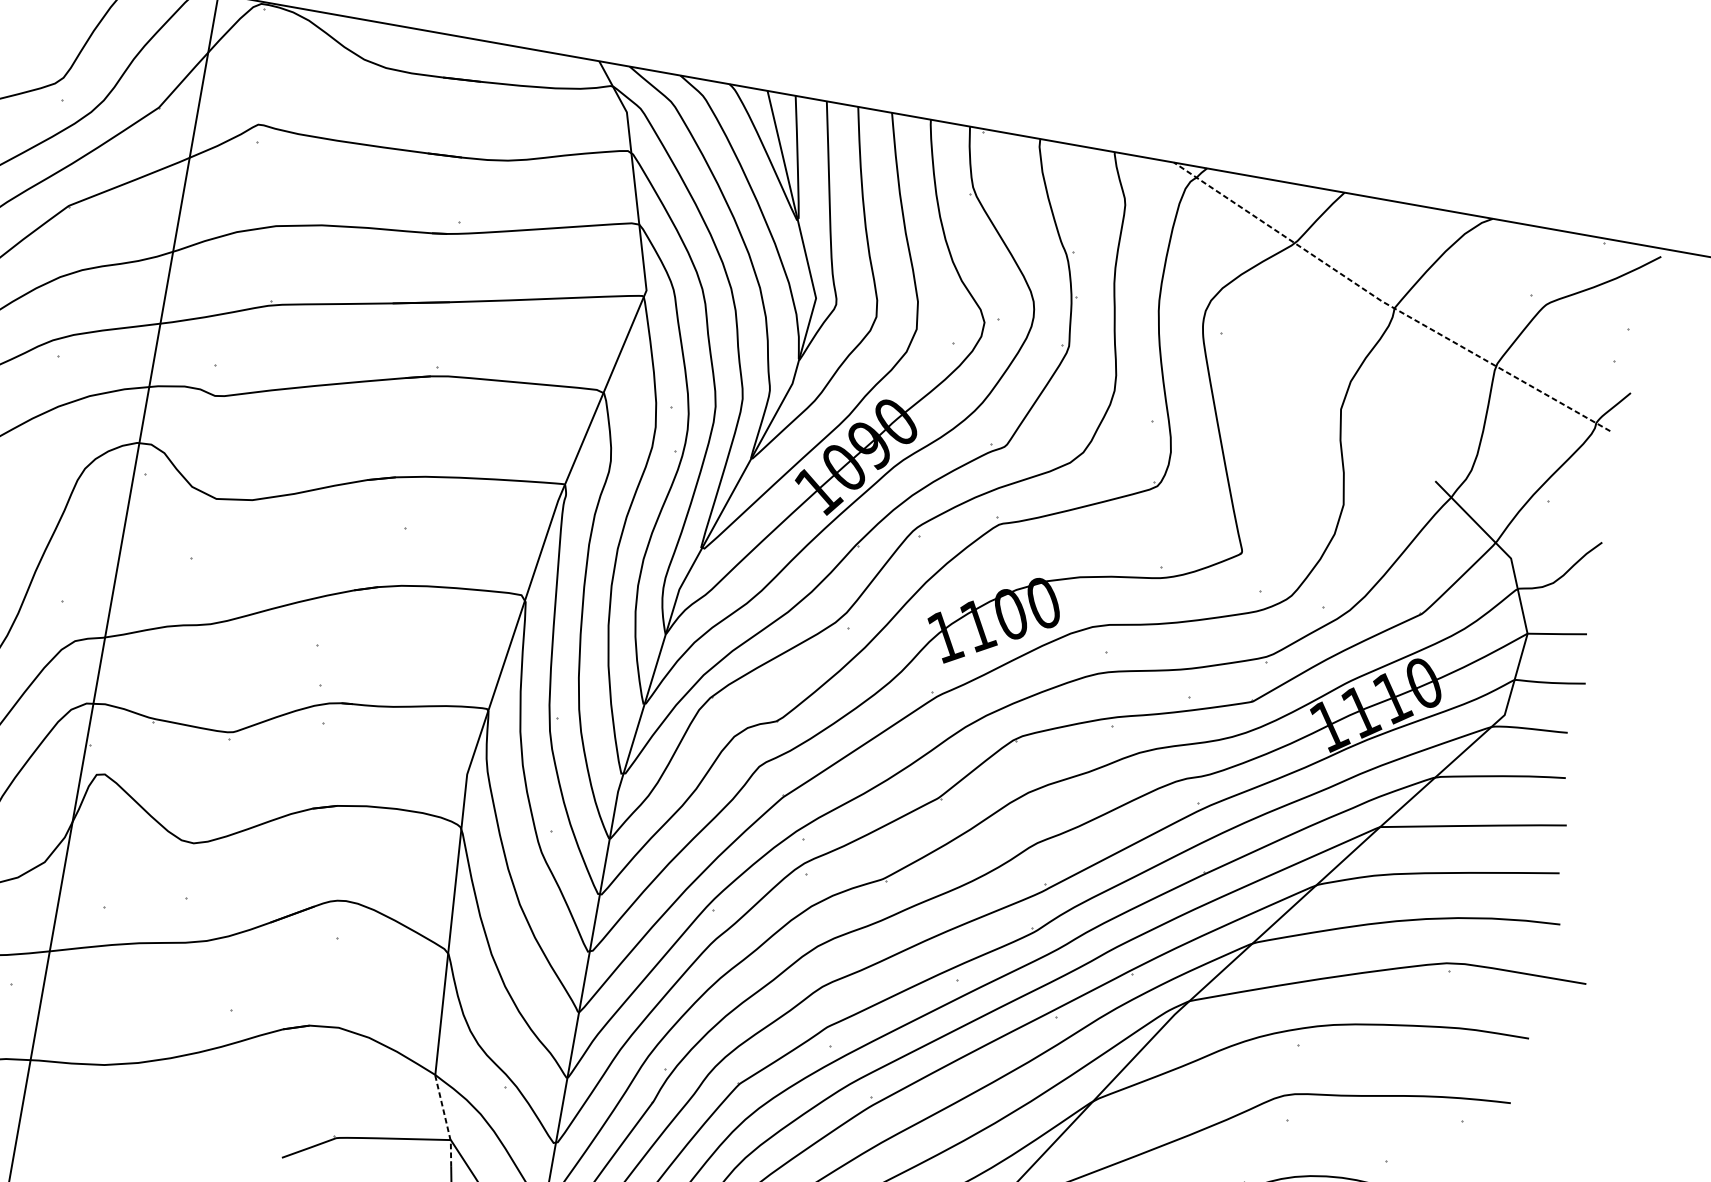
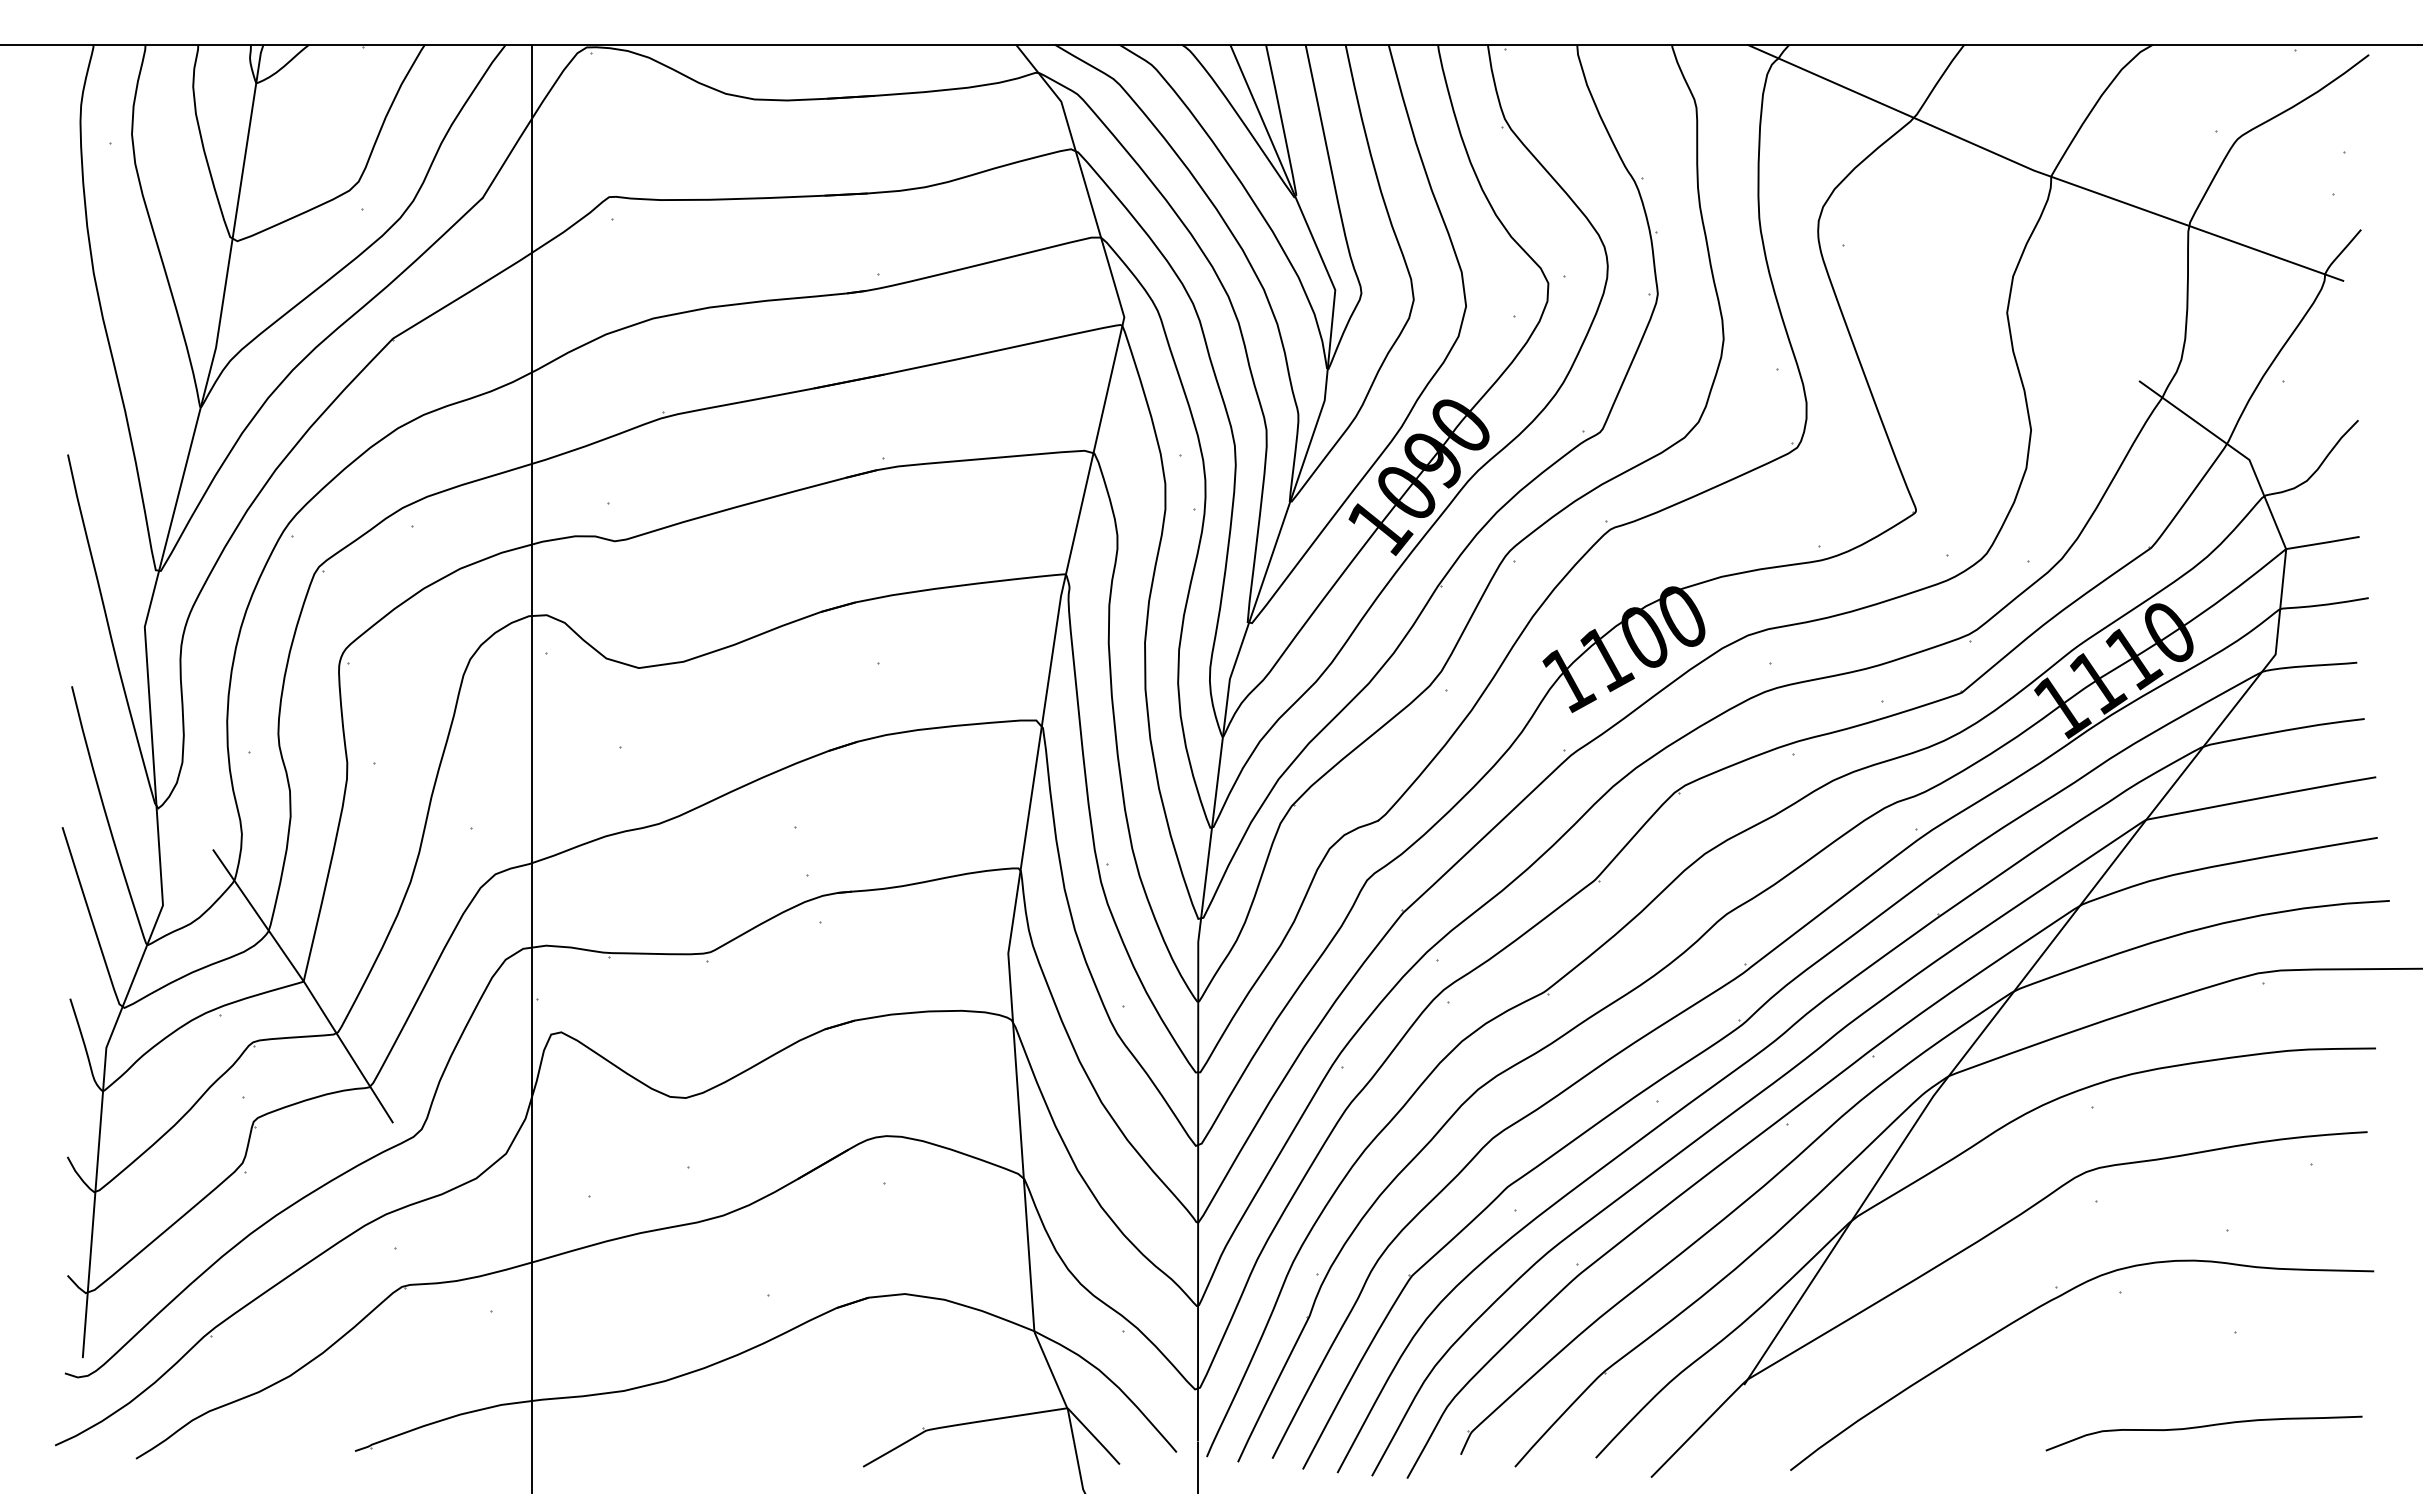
line: (1386, 303) -> (2040, 172), dashed -> solid
line: (445, 1120) -> (1057, 1385), dashed -> solid

